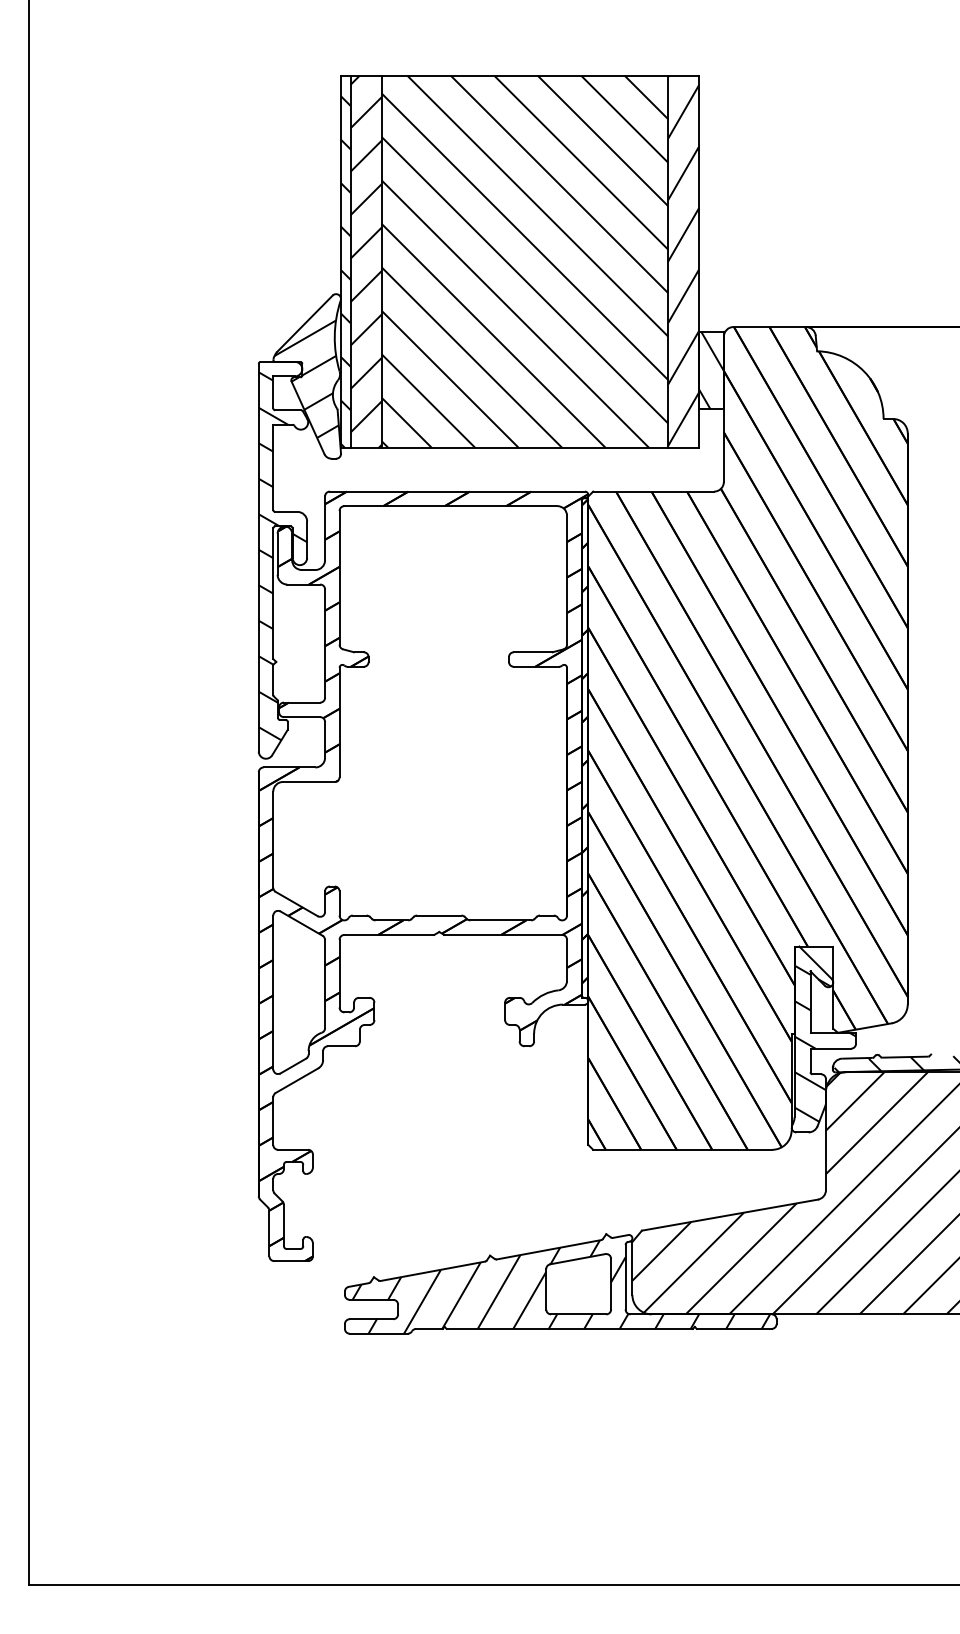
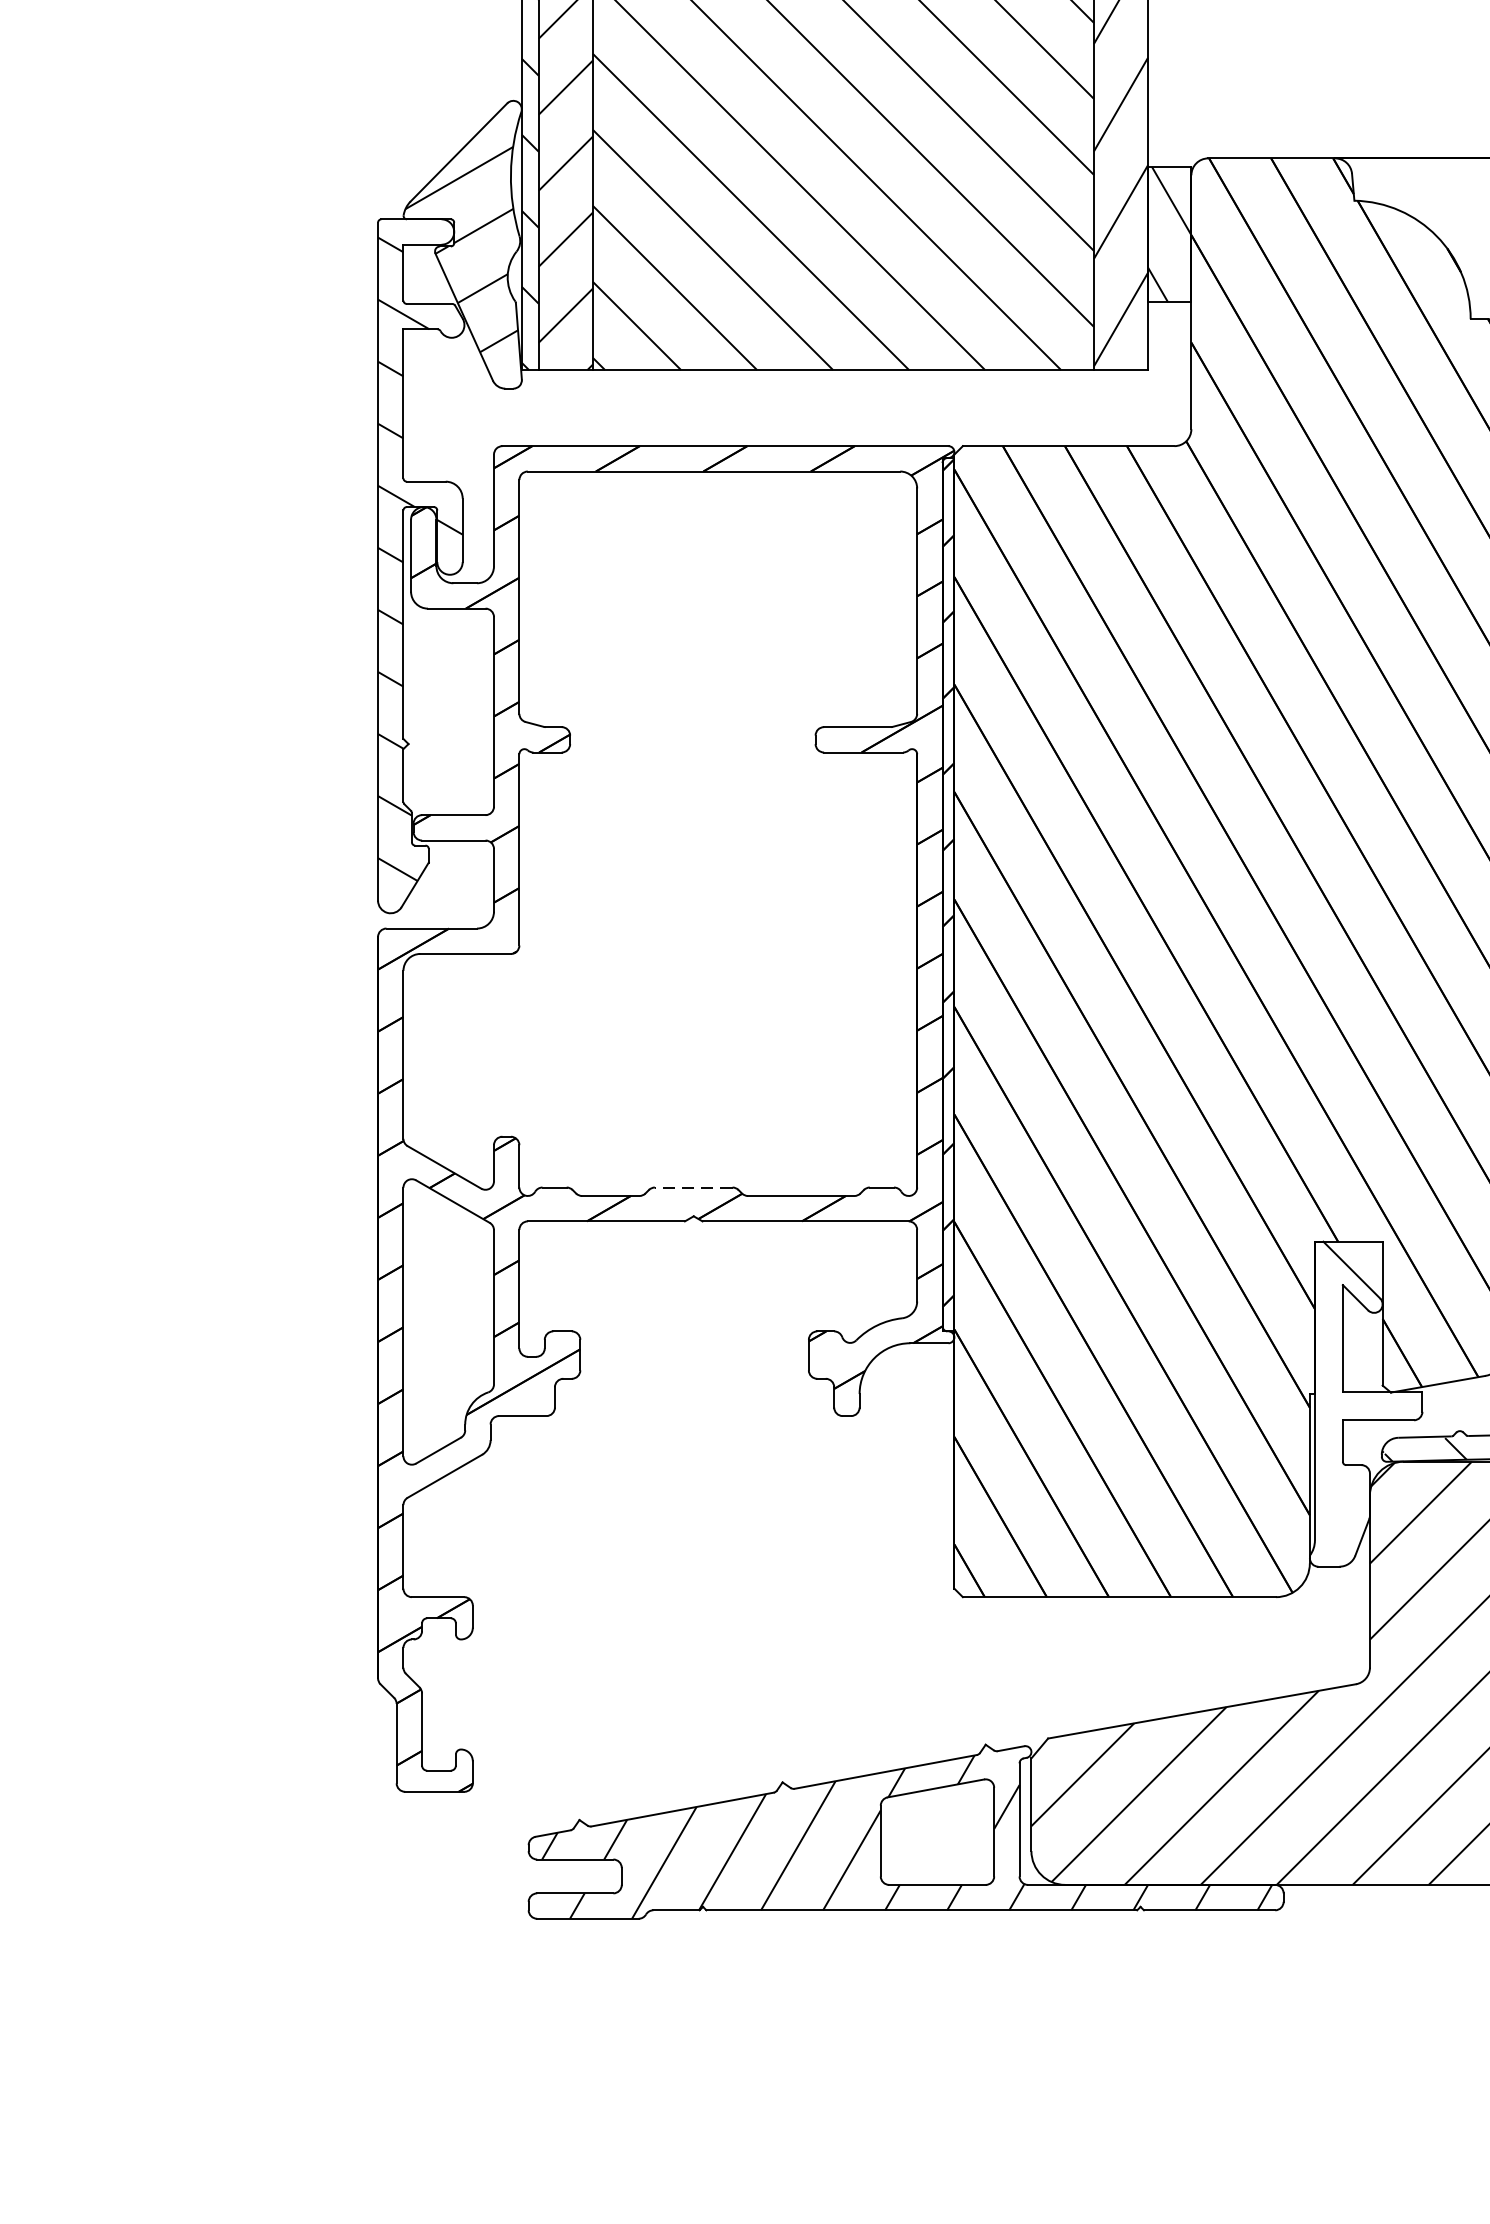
line: (438, 915) -> (692, 1187), solid -> dashed
hatch: (825, 1043) -> (1369, 1411), removed

